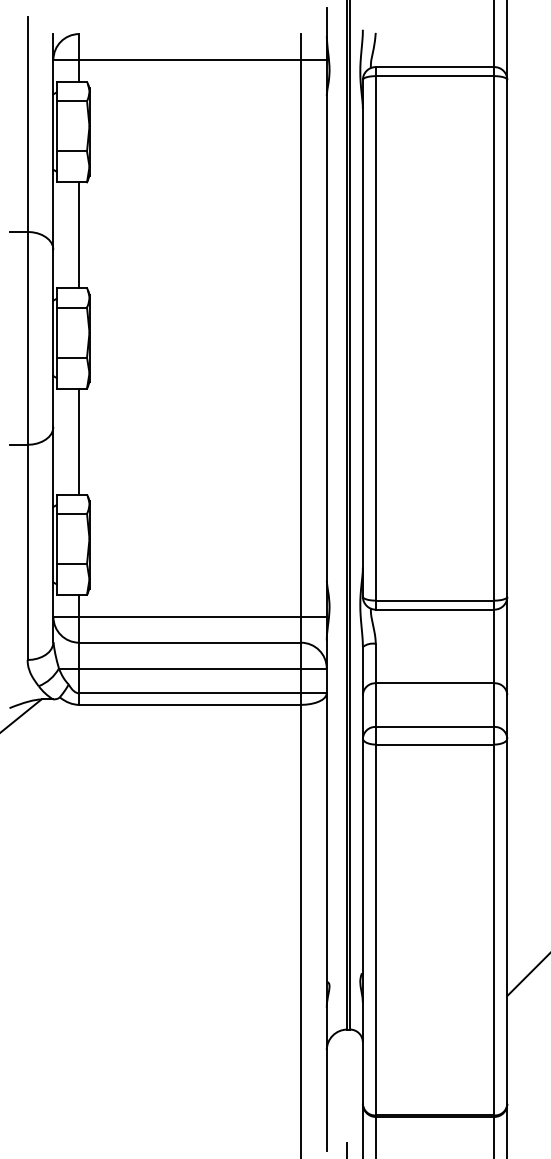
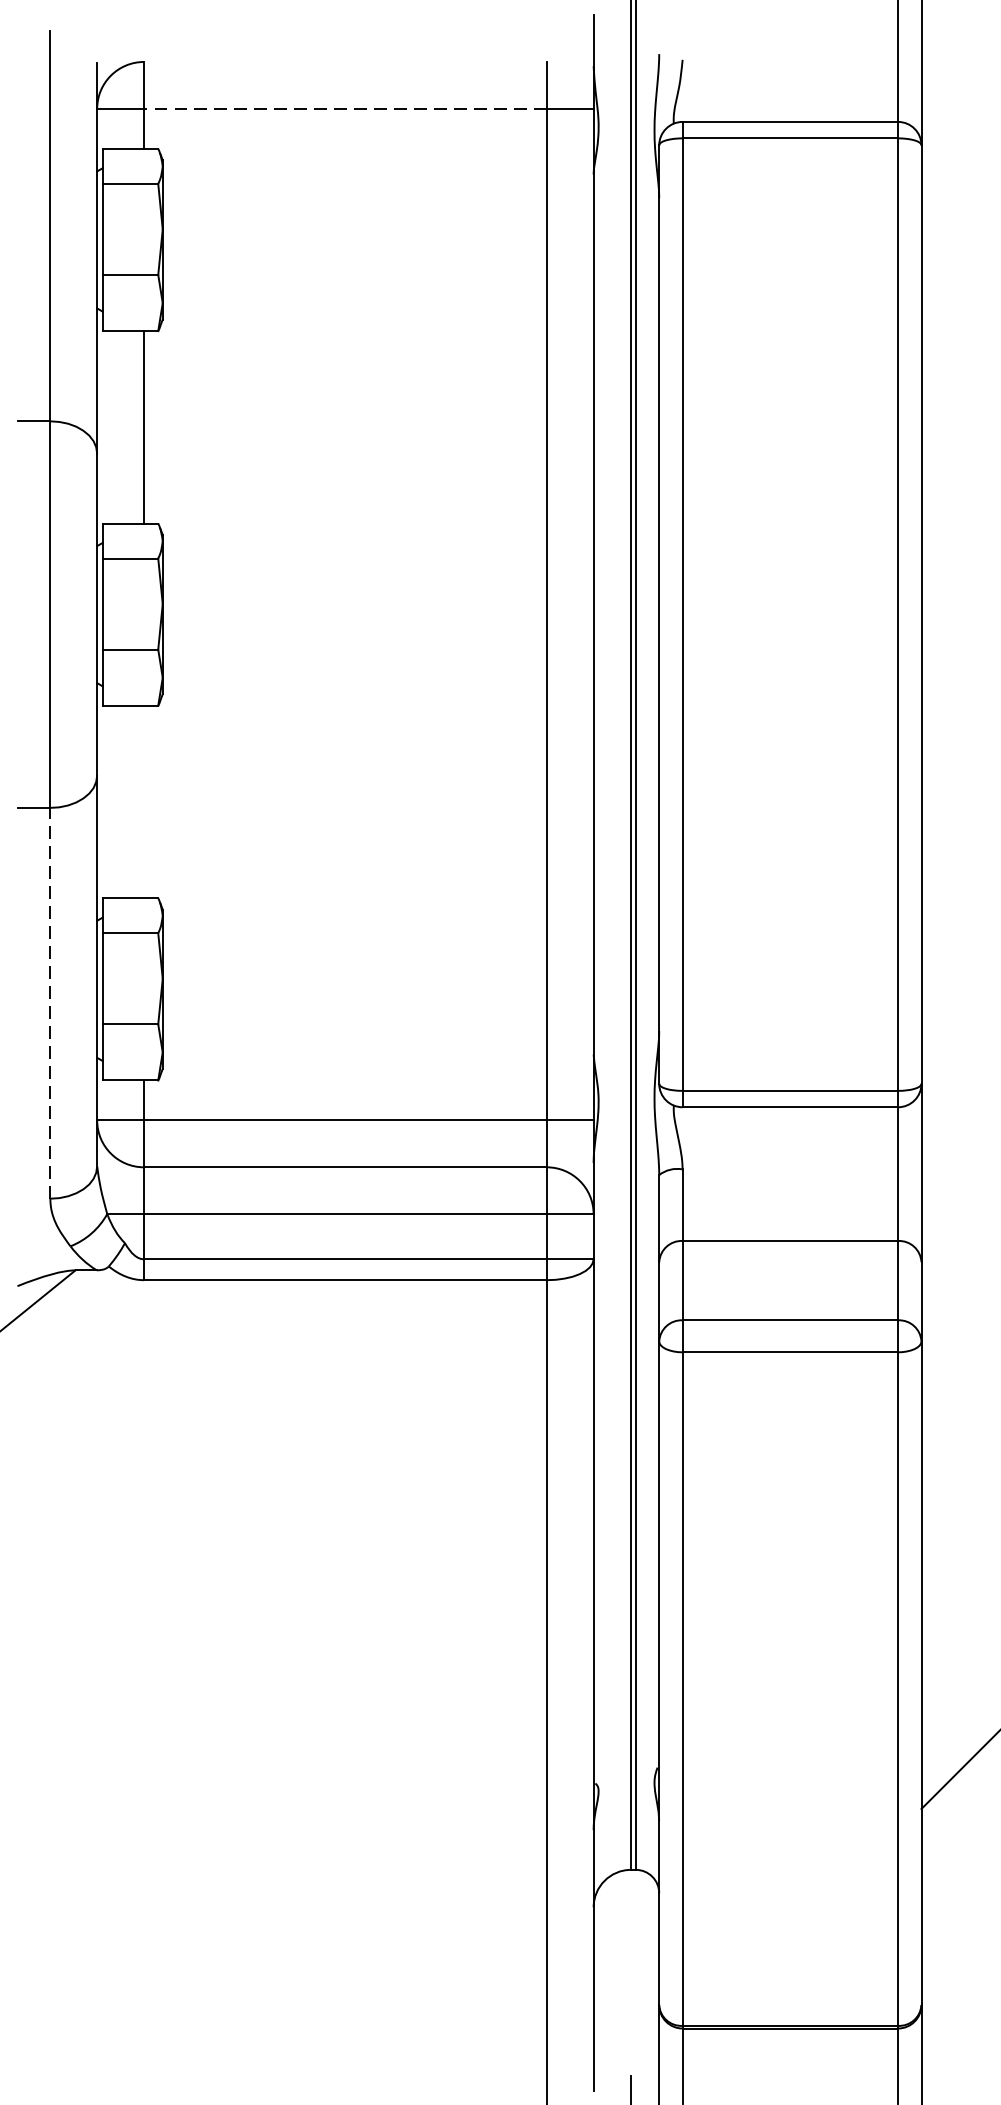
line: (190, 59) -> (346, 108), solid -> dashed
line: (79, 441) -> (144, 801), removed
line: (27, 552) -> (50, 1003), solid -> dashed

